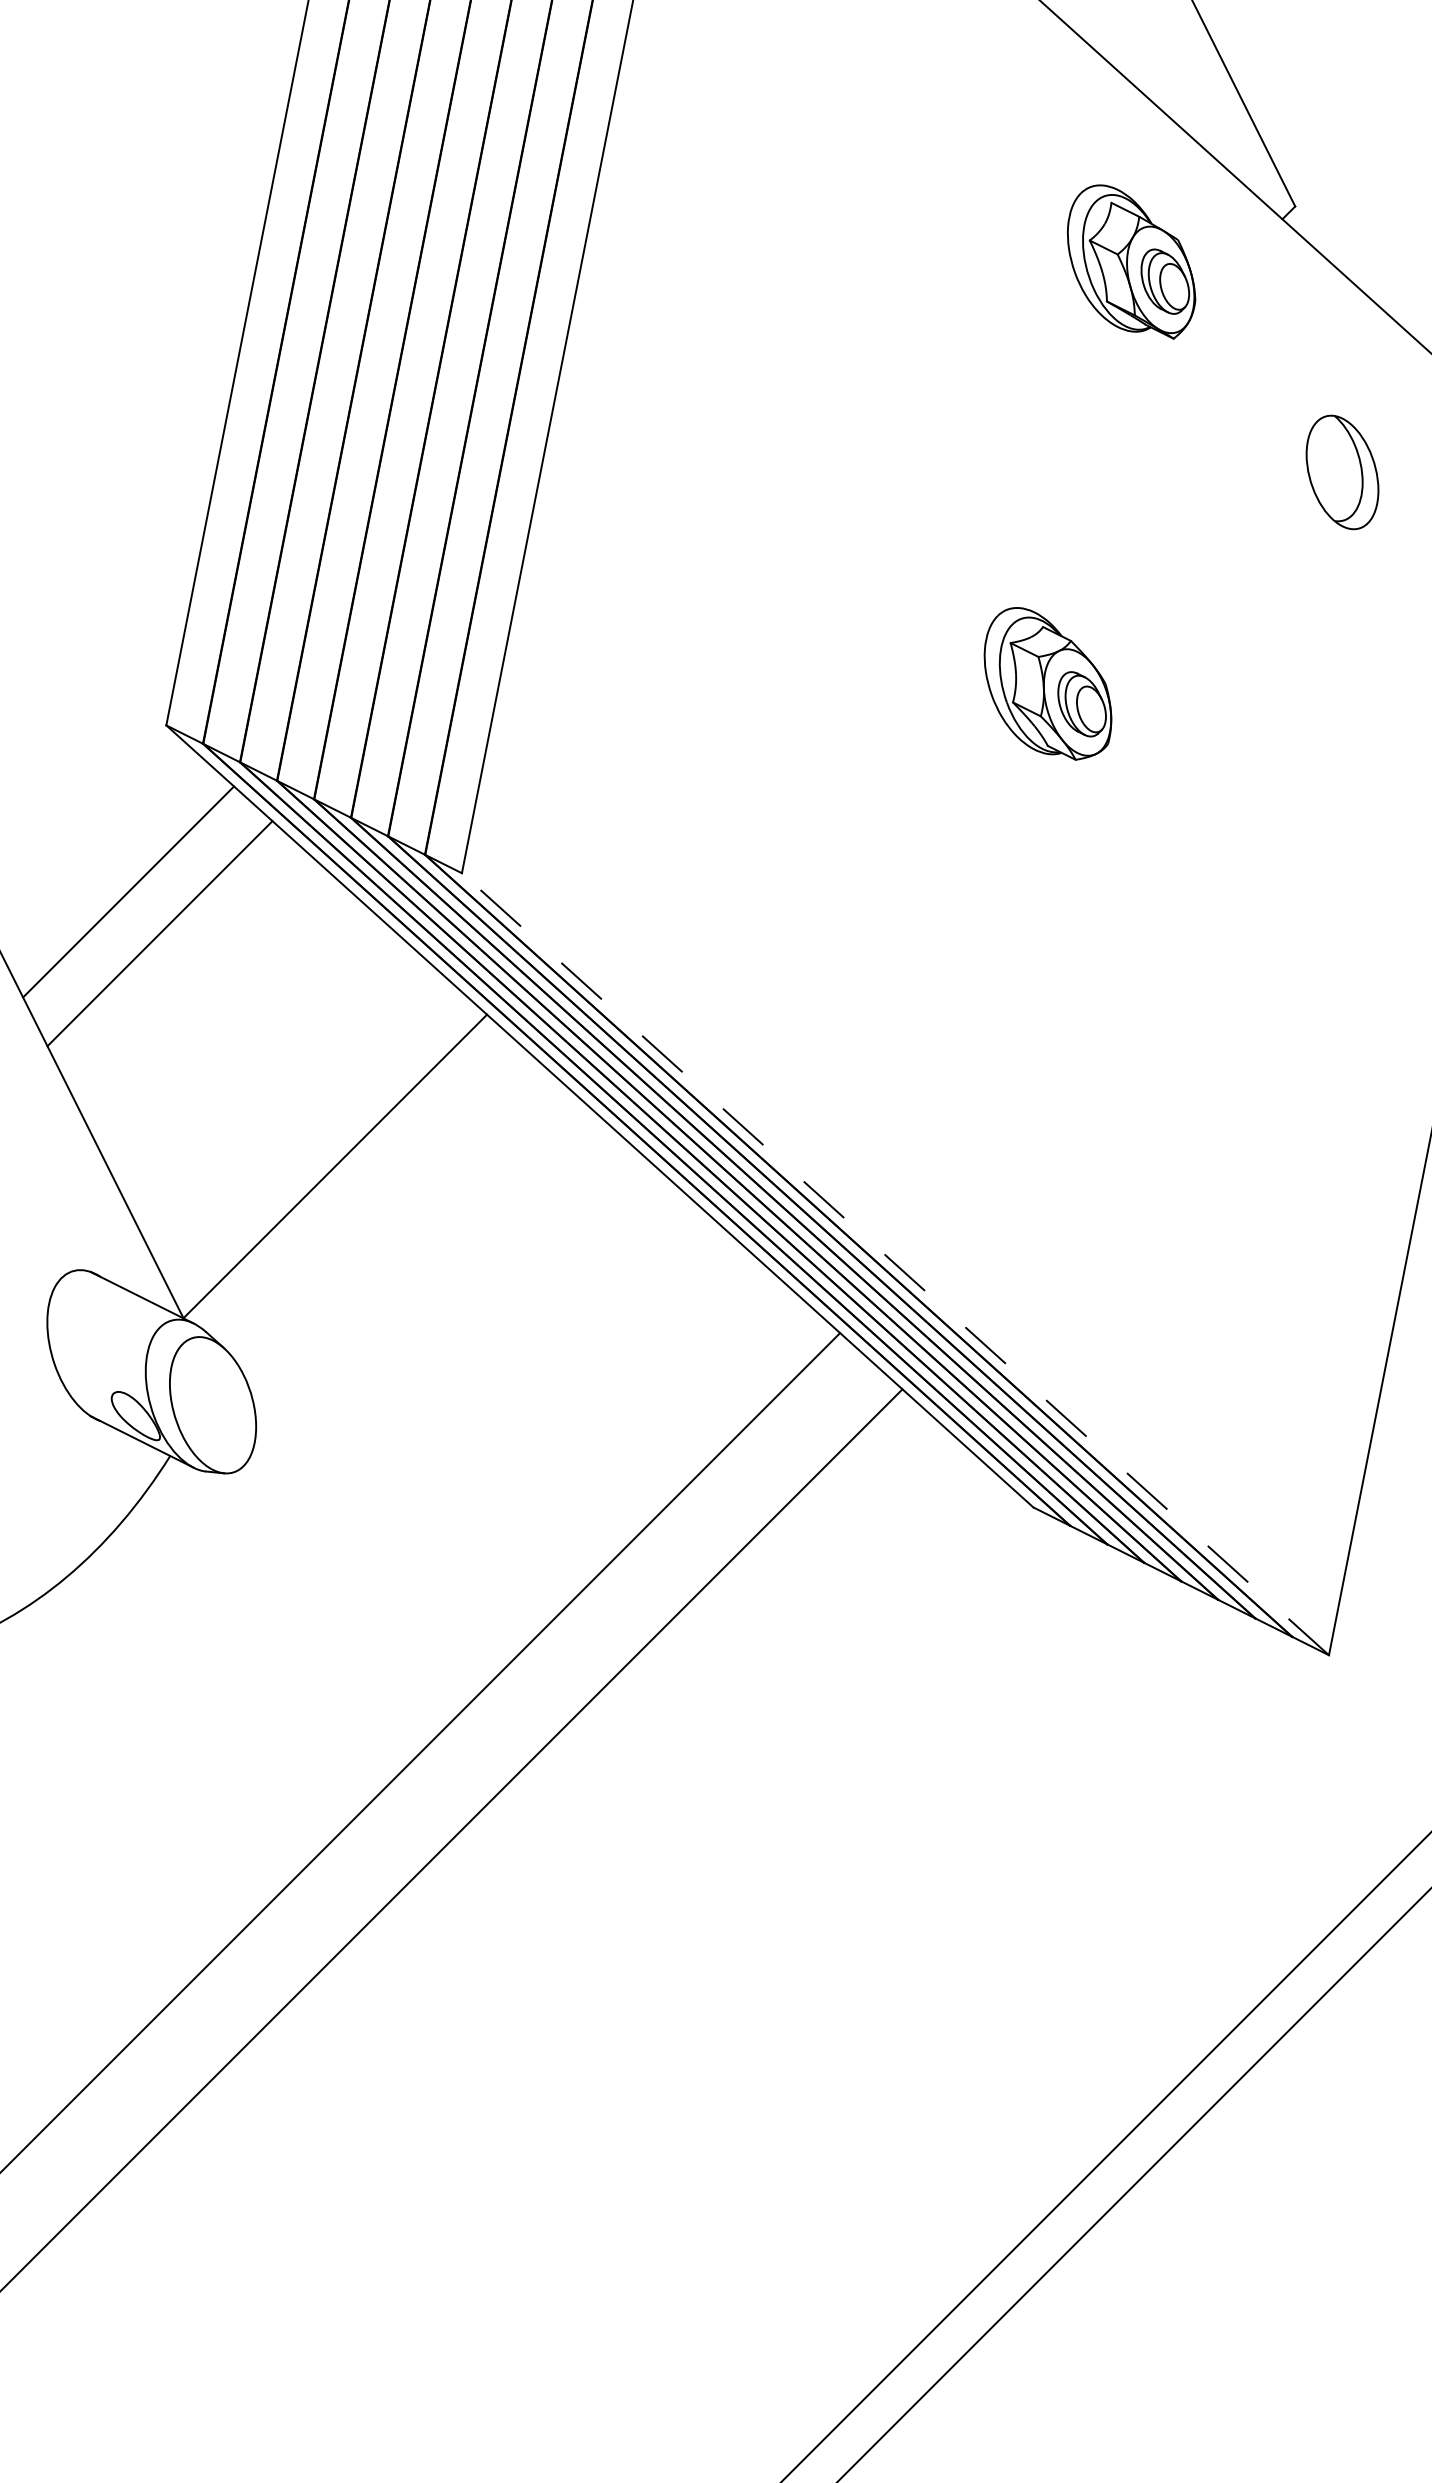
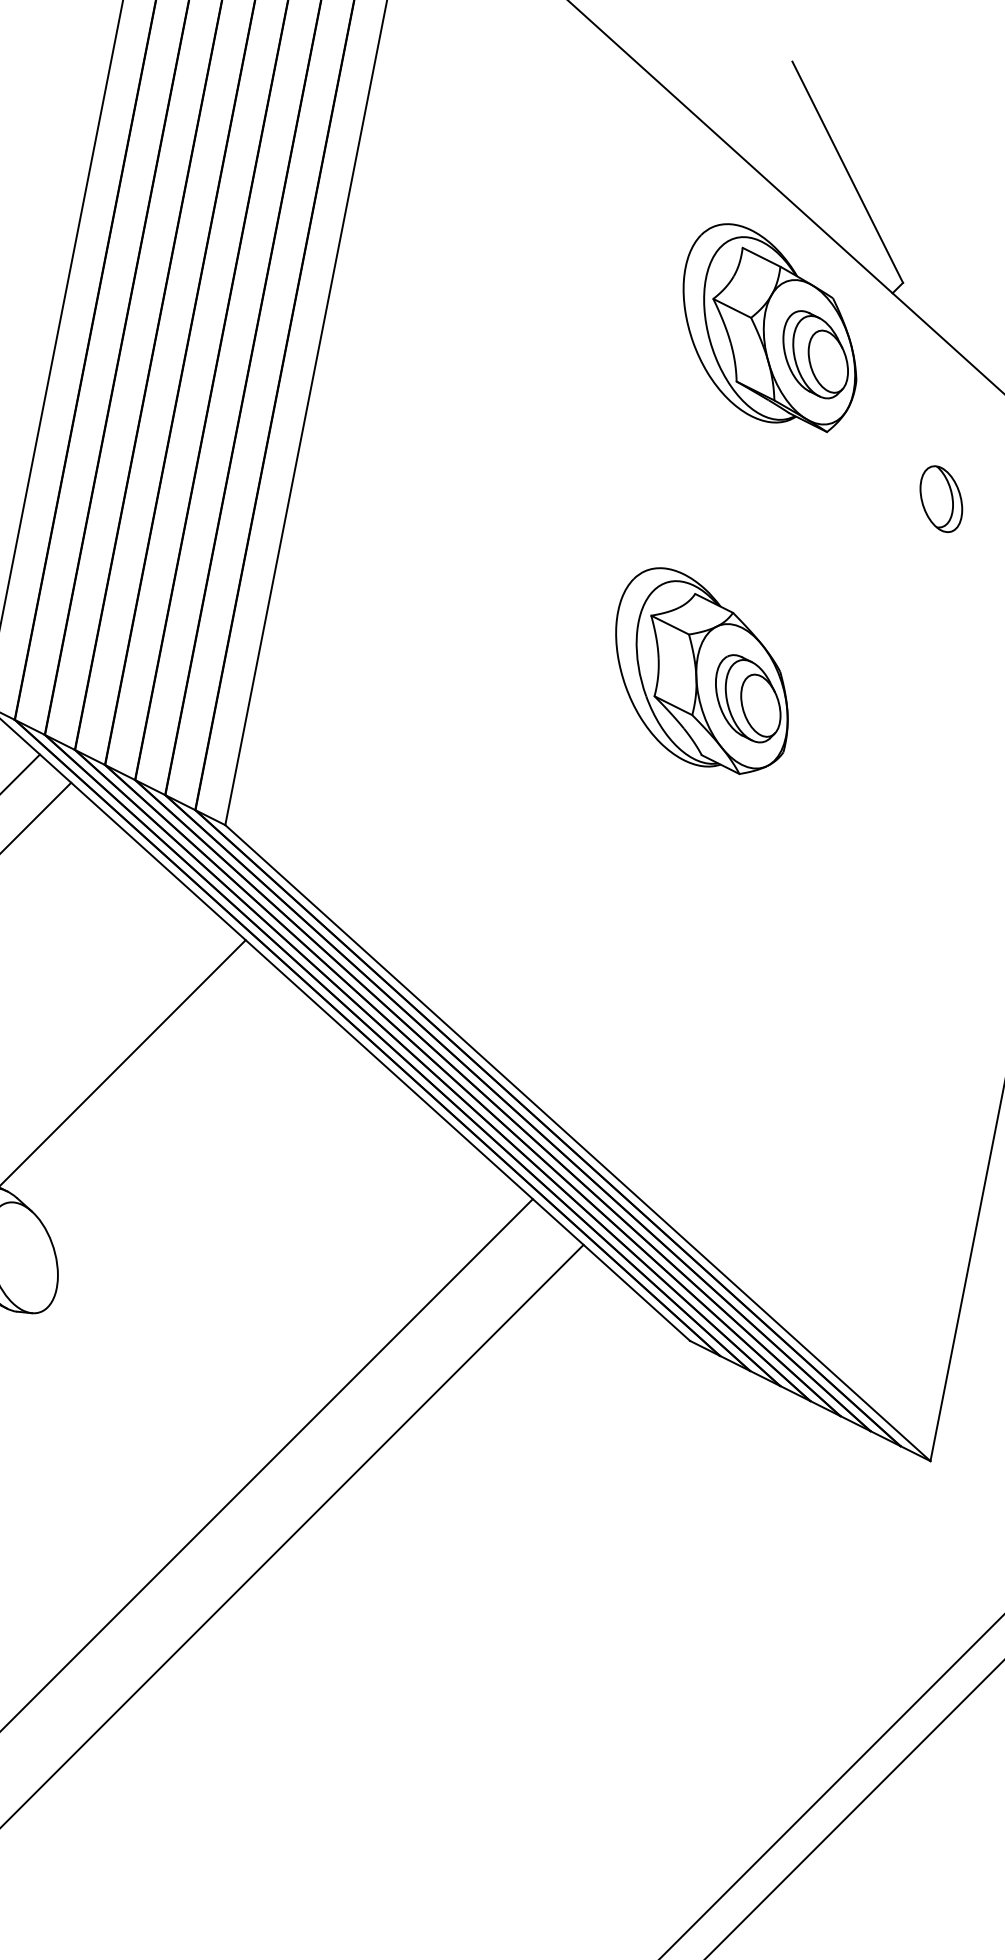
part: (1131, 261) -> (769, 327), size x1.67
part: (1341, 472) -> (940, 499), size x0.71
part: (1047, 683) -> (701, 670), size x1.67
line: (895, 1264) -> (577, 1143), dashed -> solid

